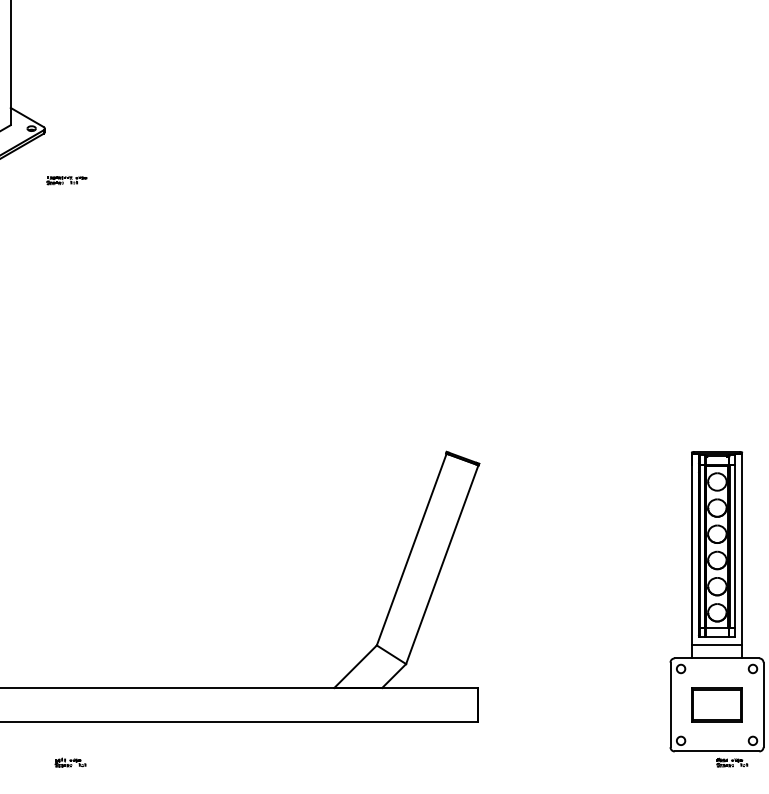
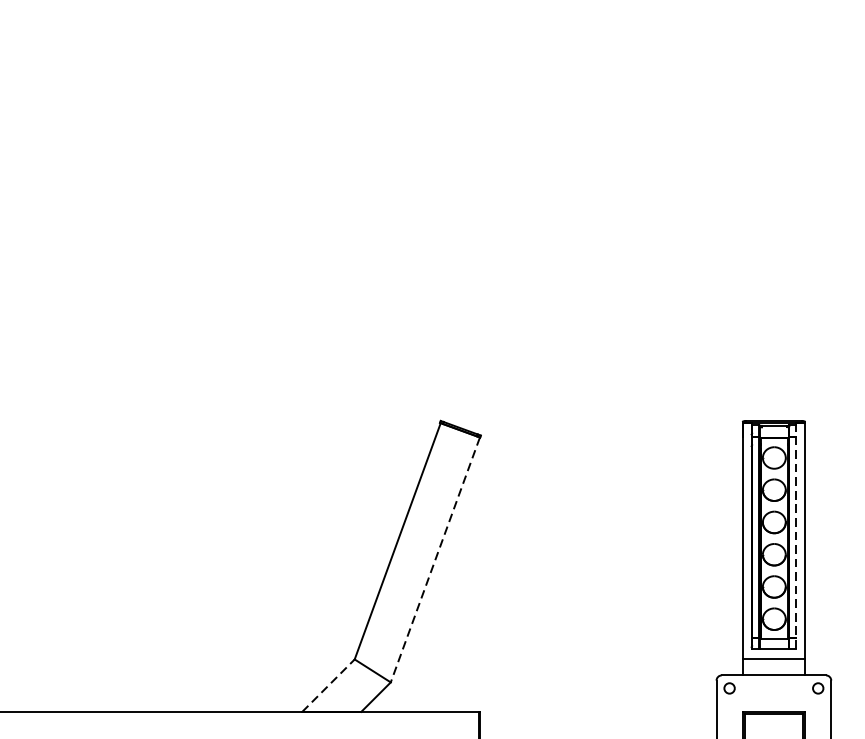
line: (734, 545) -> (795, 536), solid -> dashed
line: (442, 564) -> (435, 559), solid -> dashed
line: (355, 666) -> (328, 685), solid -> dashed

